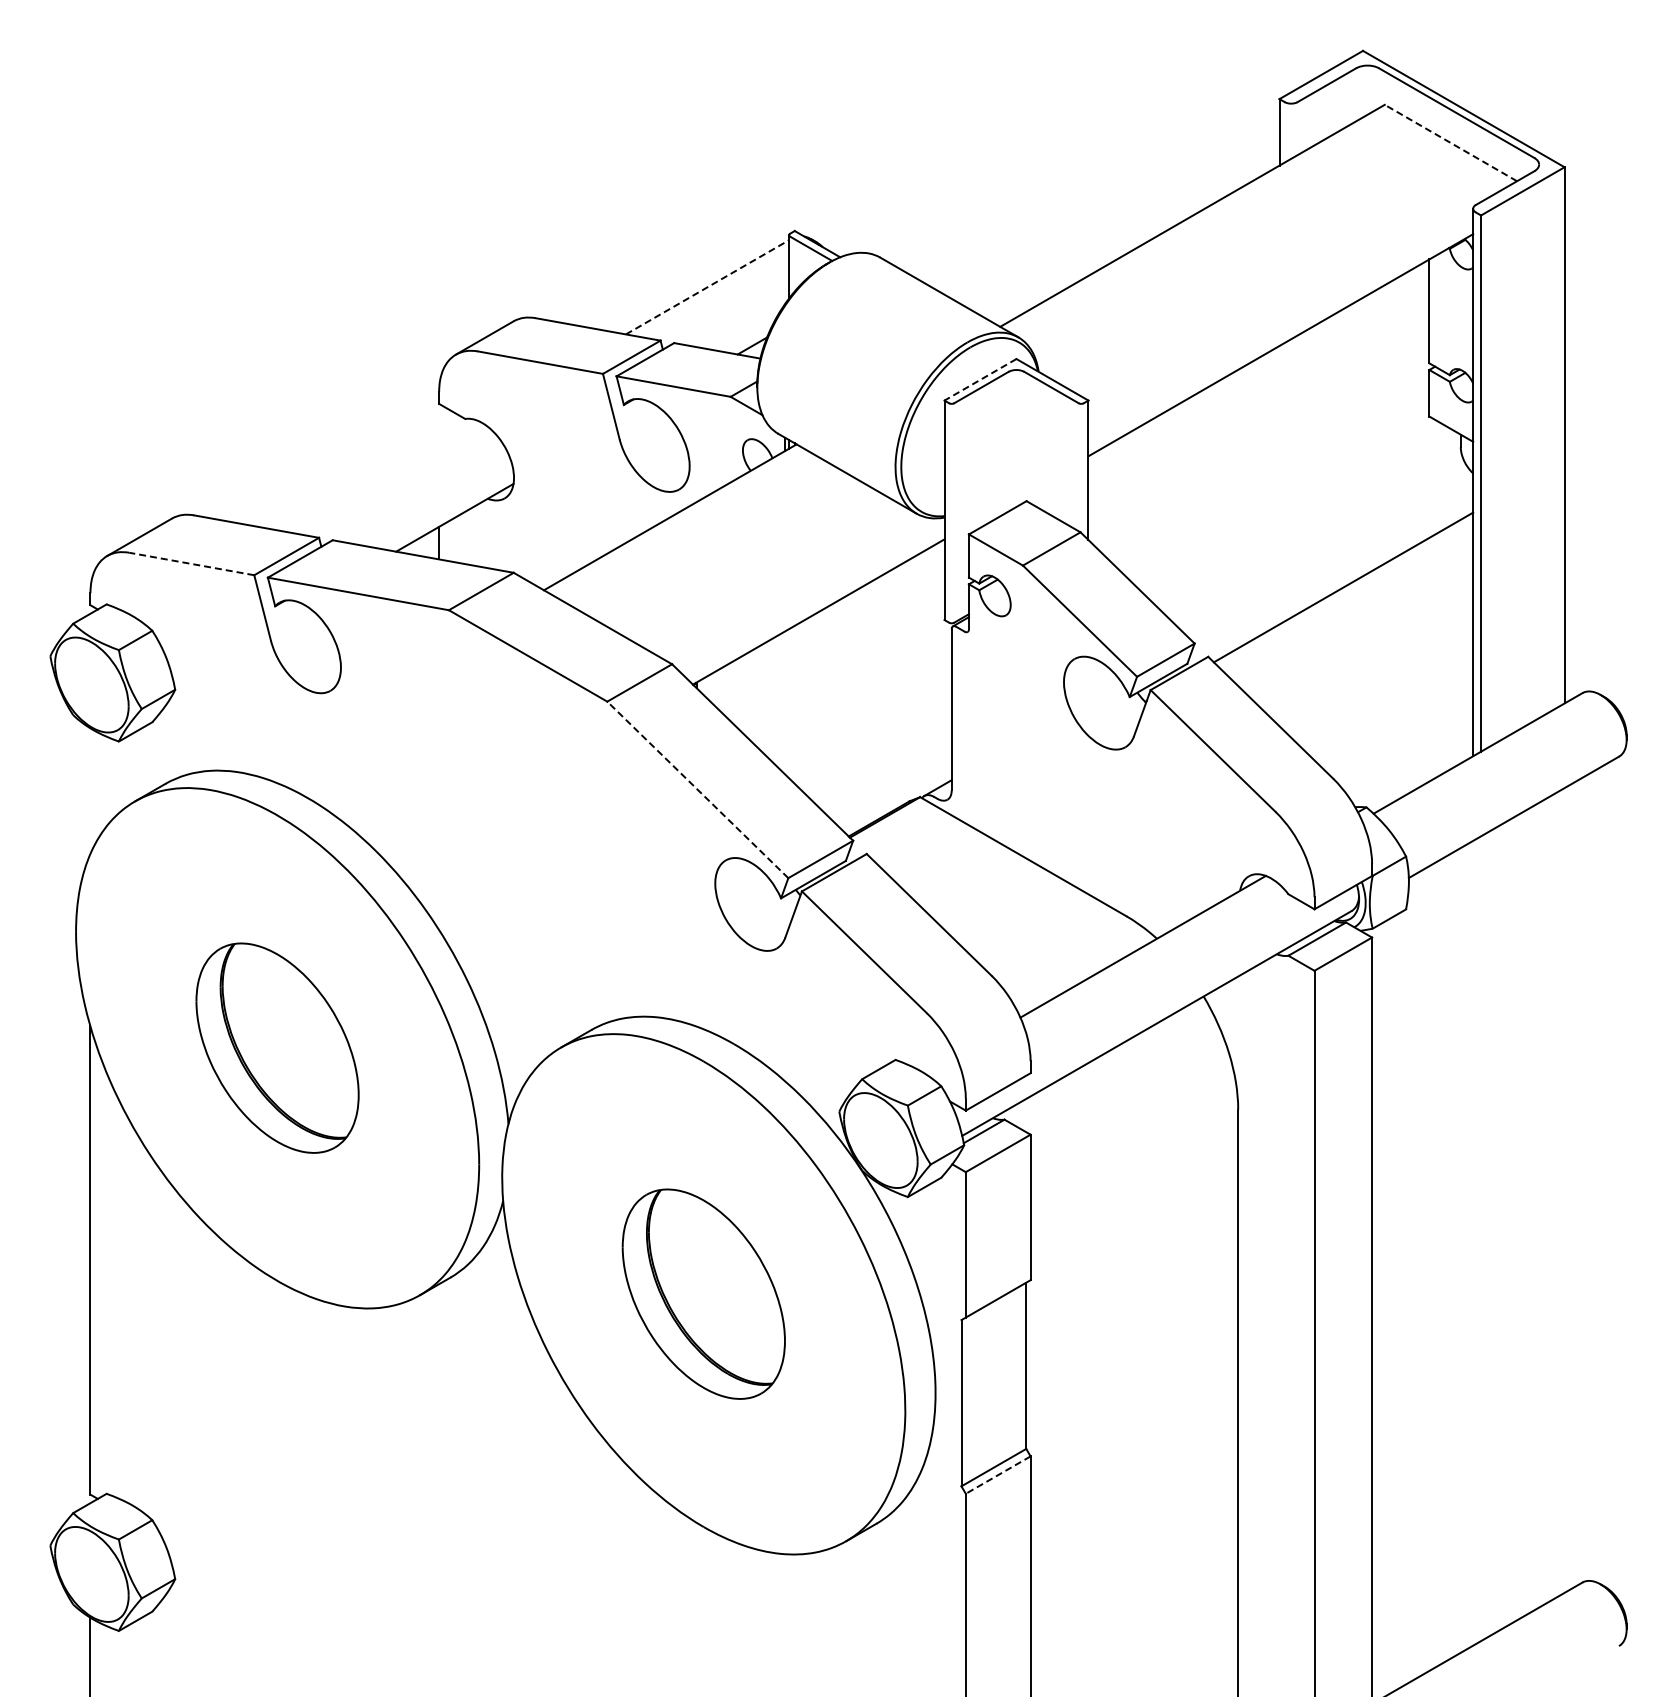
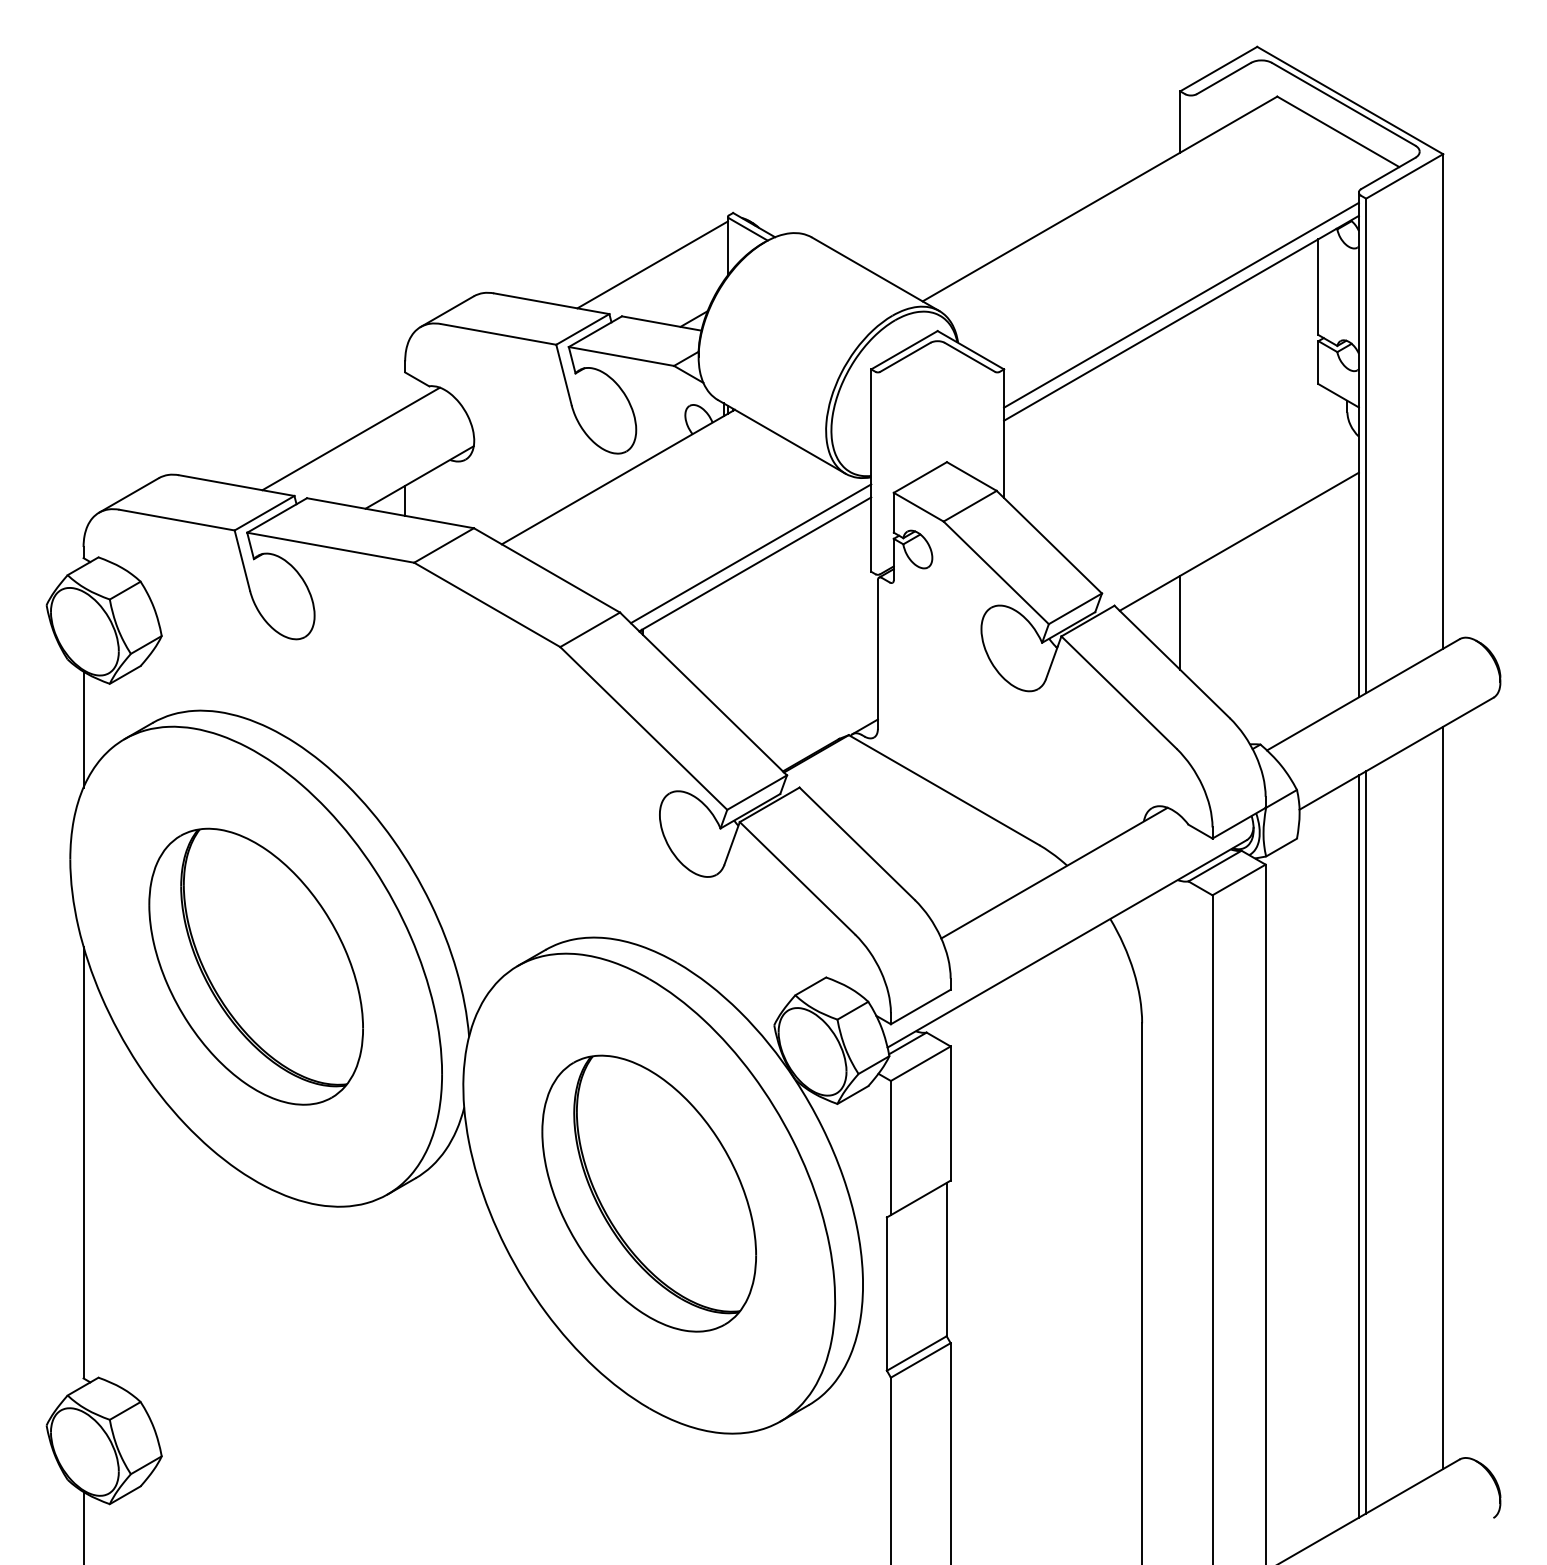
line: (1450, 142) -> (1337, 131), dashed -> solid
line: (707, 287) -> (652, 265), dashed -> solid
line: (1280, 331) -> (1181, 305), added
line: (980, 379) -> (904, 349), dashed -> solid
line: (380, 475) -> (351, 438), added
line: (191, 563) -> (176, 519), dashed -> solid
line: (813, 600) -> (750, 553), added
line: (1279, 675) -> (1180, 622), added
line: (697, 789) -> (643, 728), dashed -> solid
line: (90, 790) -> (83, 729), added
part: (277, 1047) -> (256, 966), size x1.43
line: (1564, 1190) -> (1443, 1097), added
line: (1481, 1238) -> (1366, 1142), added
line: (1473, 1242) -> (1359, 1145), added
part: (703, 1293) -> (648, 1192), size x1.43
line: (997, 1475) -> (920, 1360), dashed -> solid

